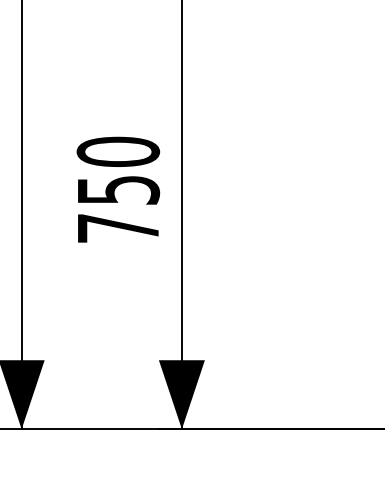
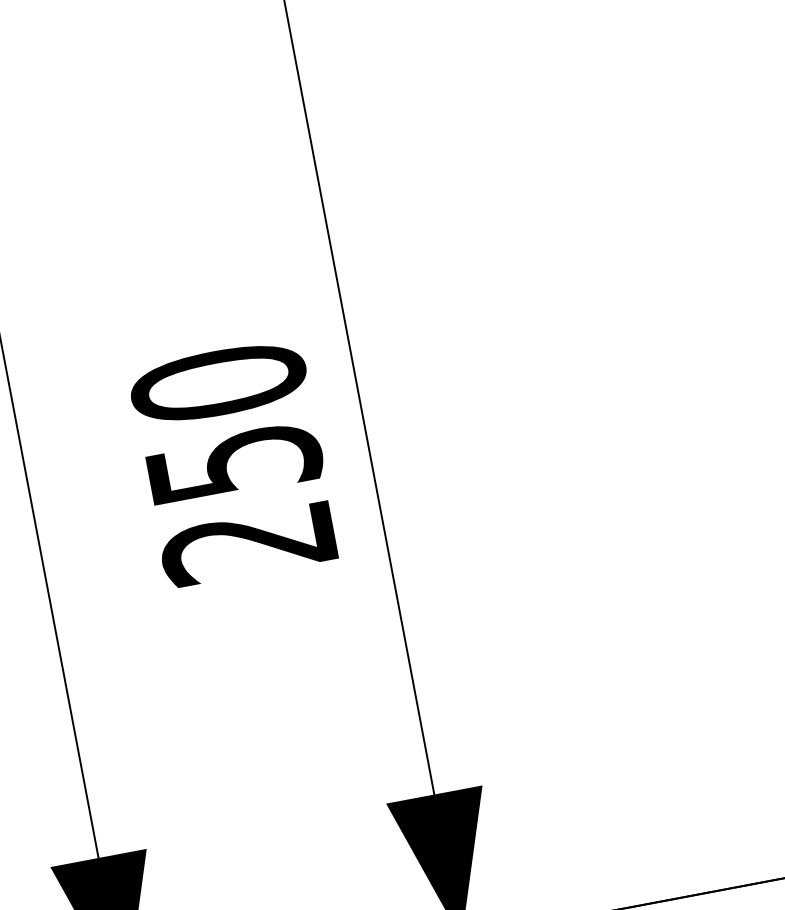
text: (117, 228) -> (247, 543), 750 -> 250

